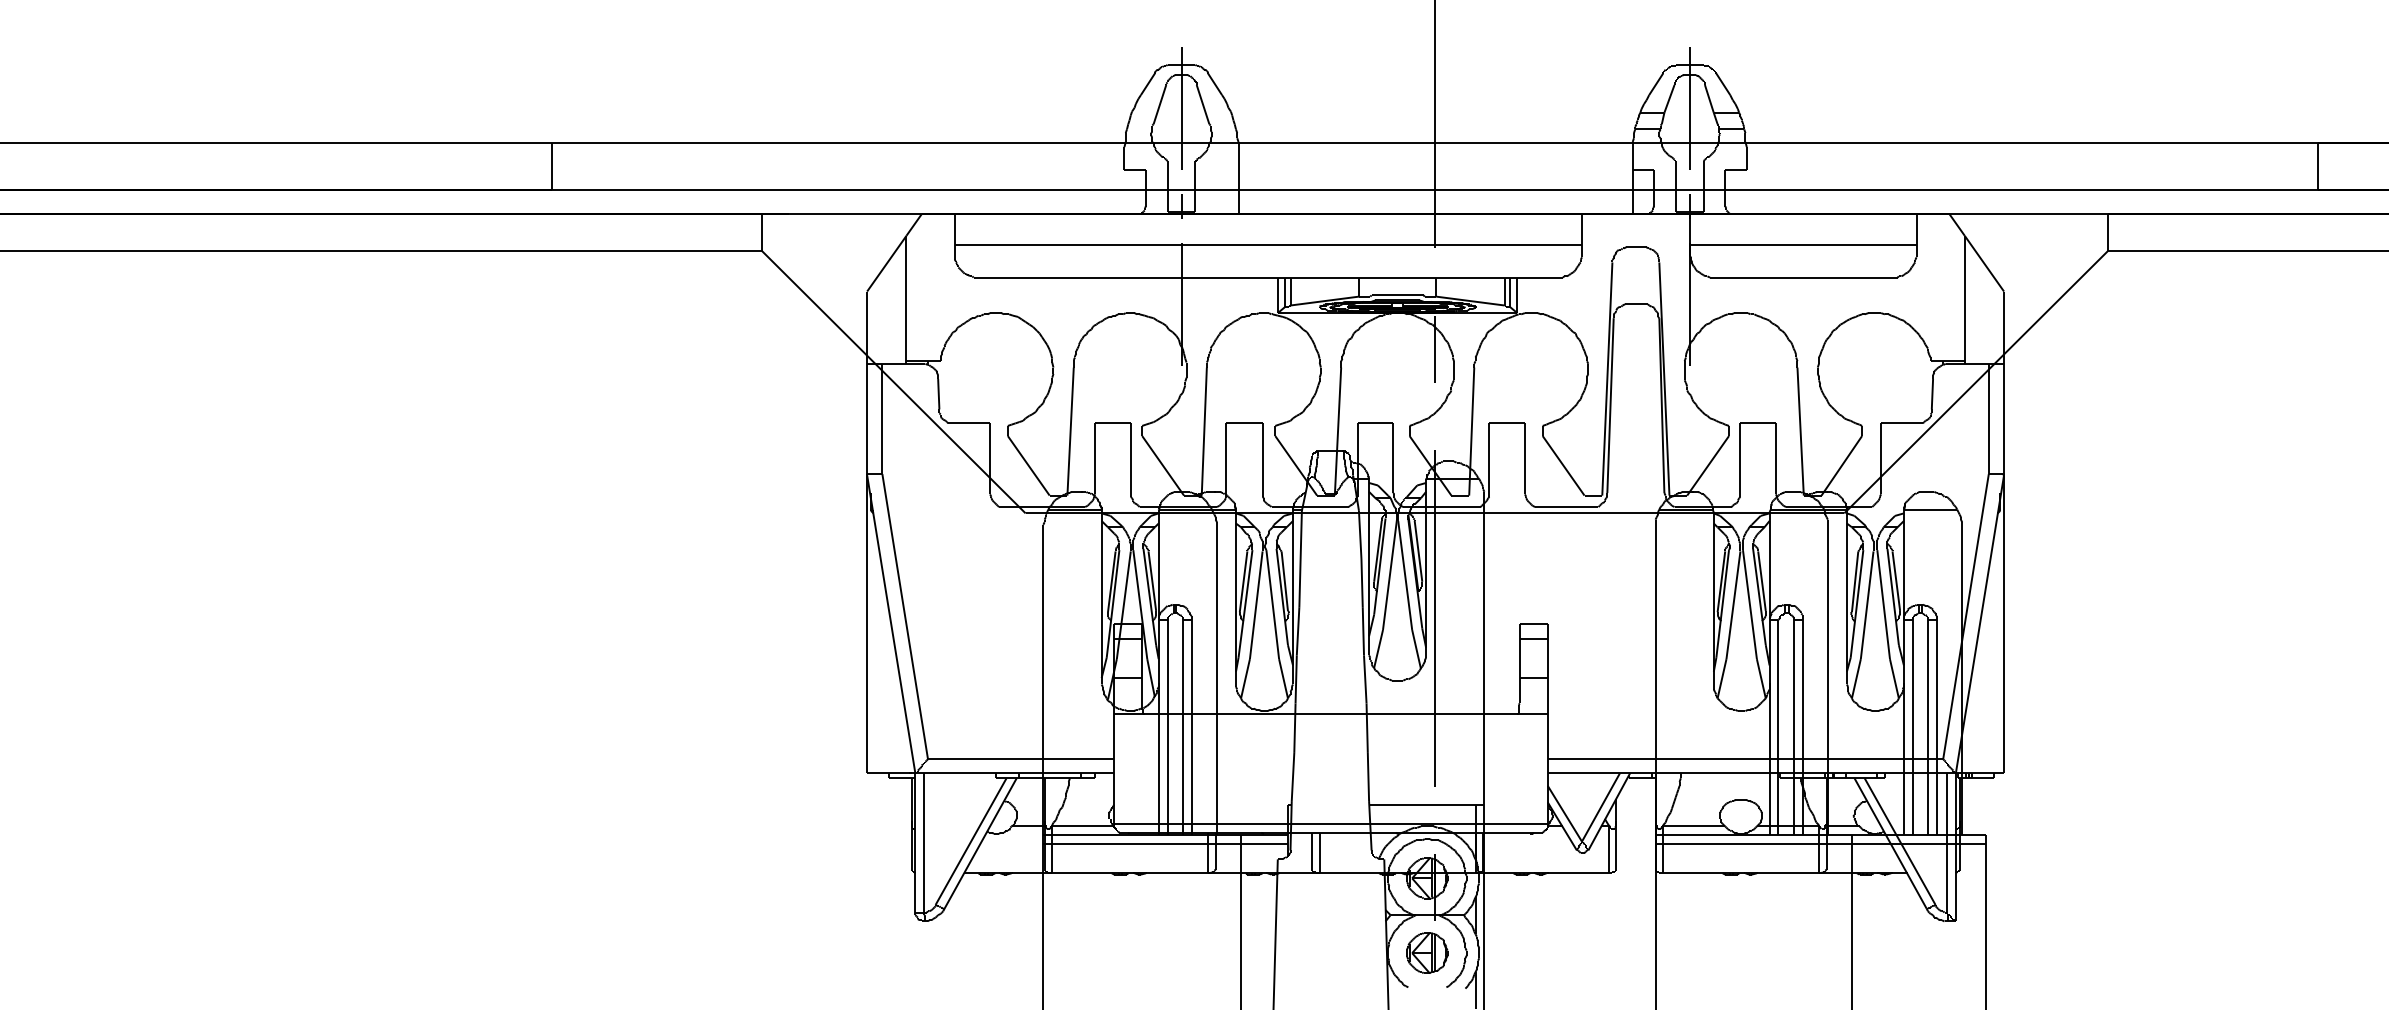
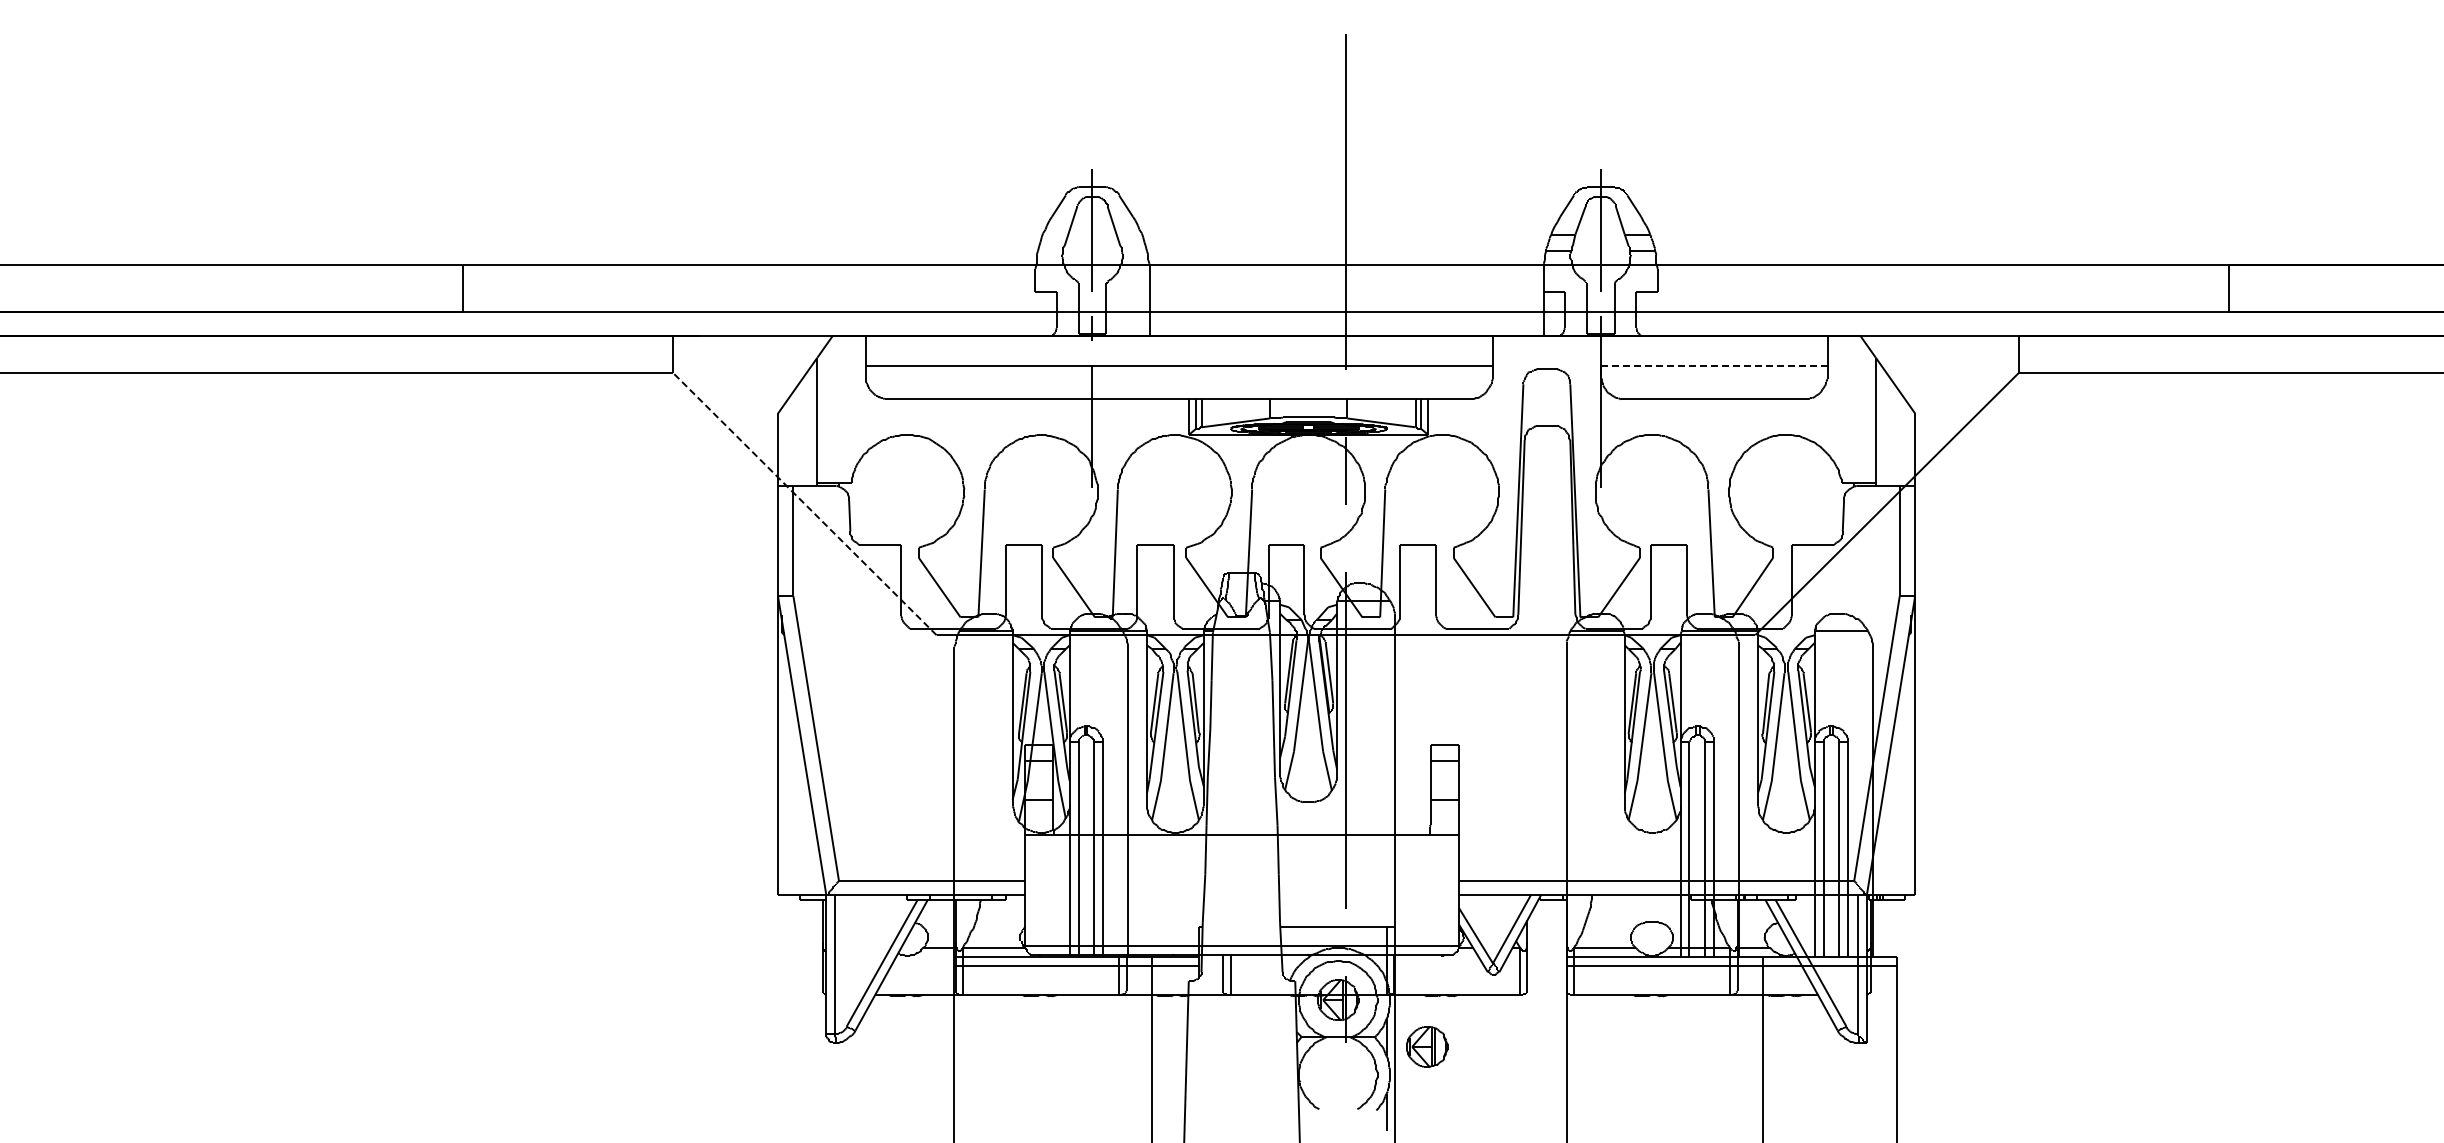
line: (1803, 244) -> (1714, 366), solid -> dashed
line: (893, 382) -> (804, 504), solid -> dashed
part: (1427, 952) -> (1427, 1046), moved

